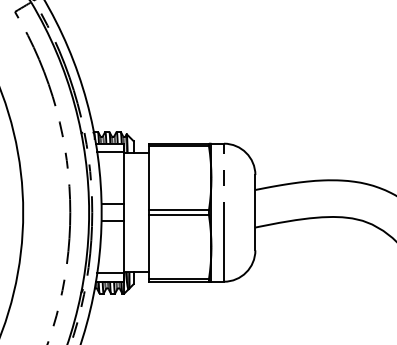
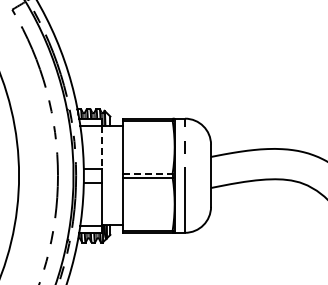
line: (124, 178) -> (102, 147), solid -> dashed
line: (178, 209) -> (147, 173), solid -> dashed

